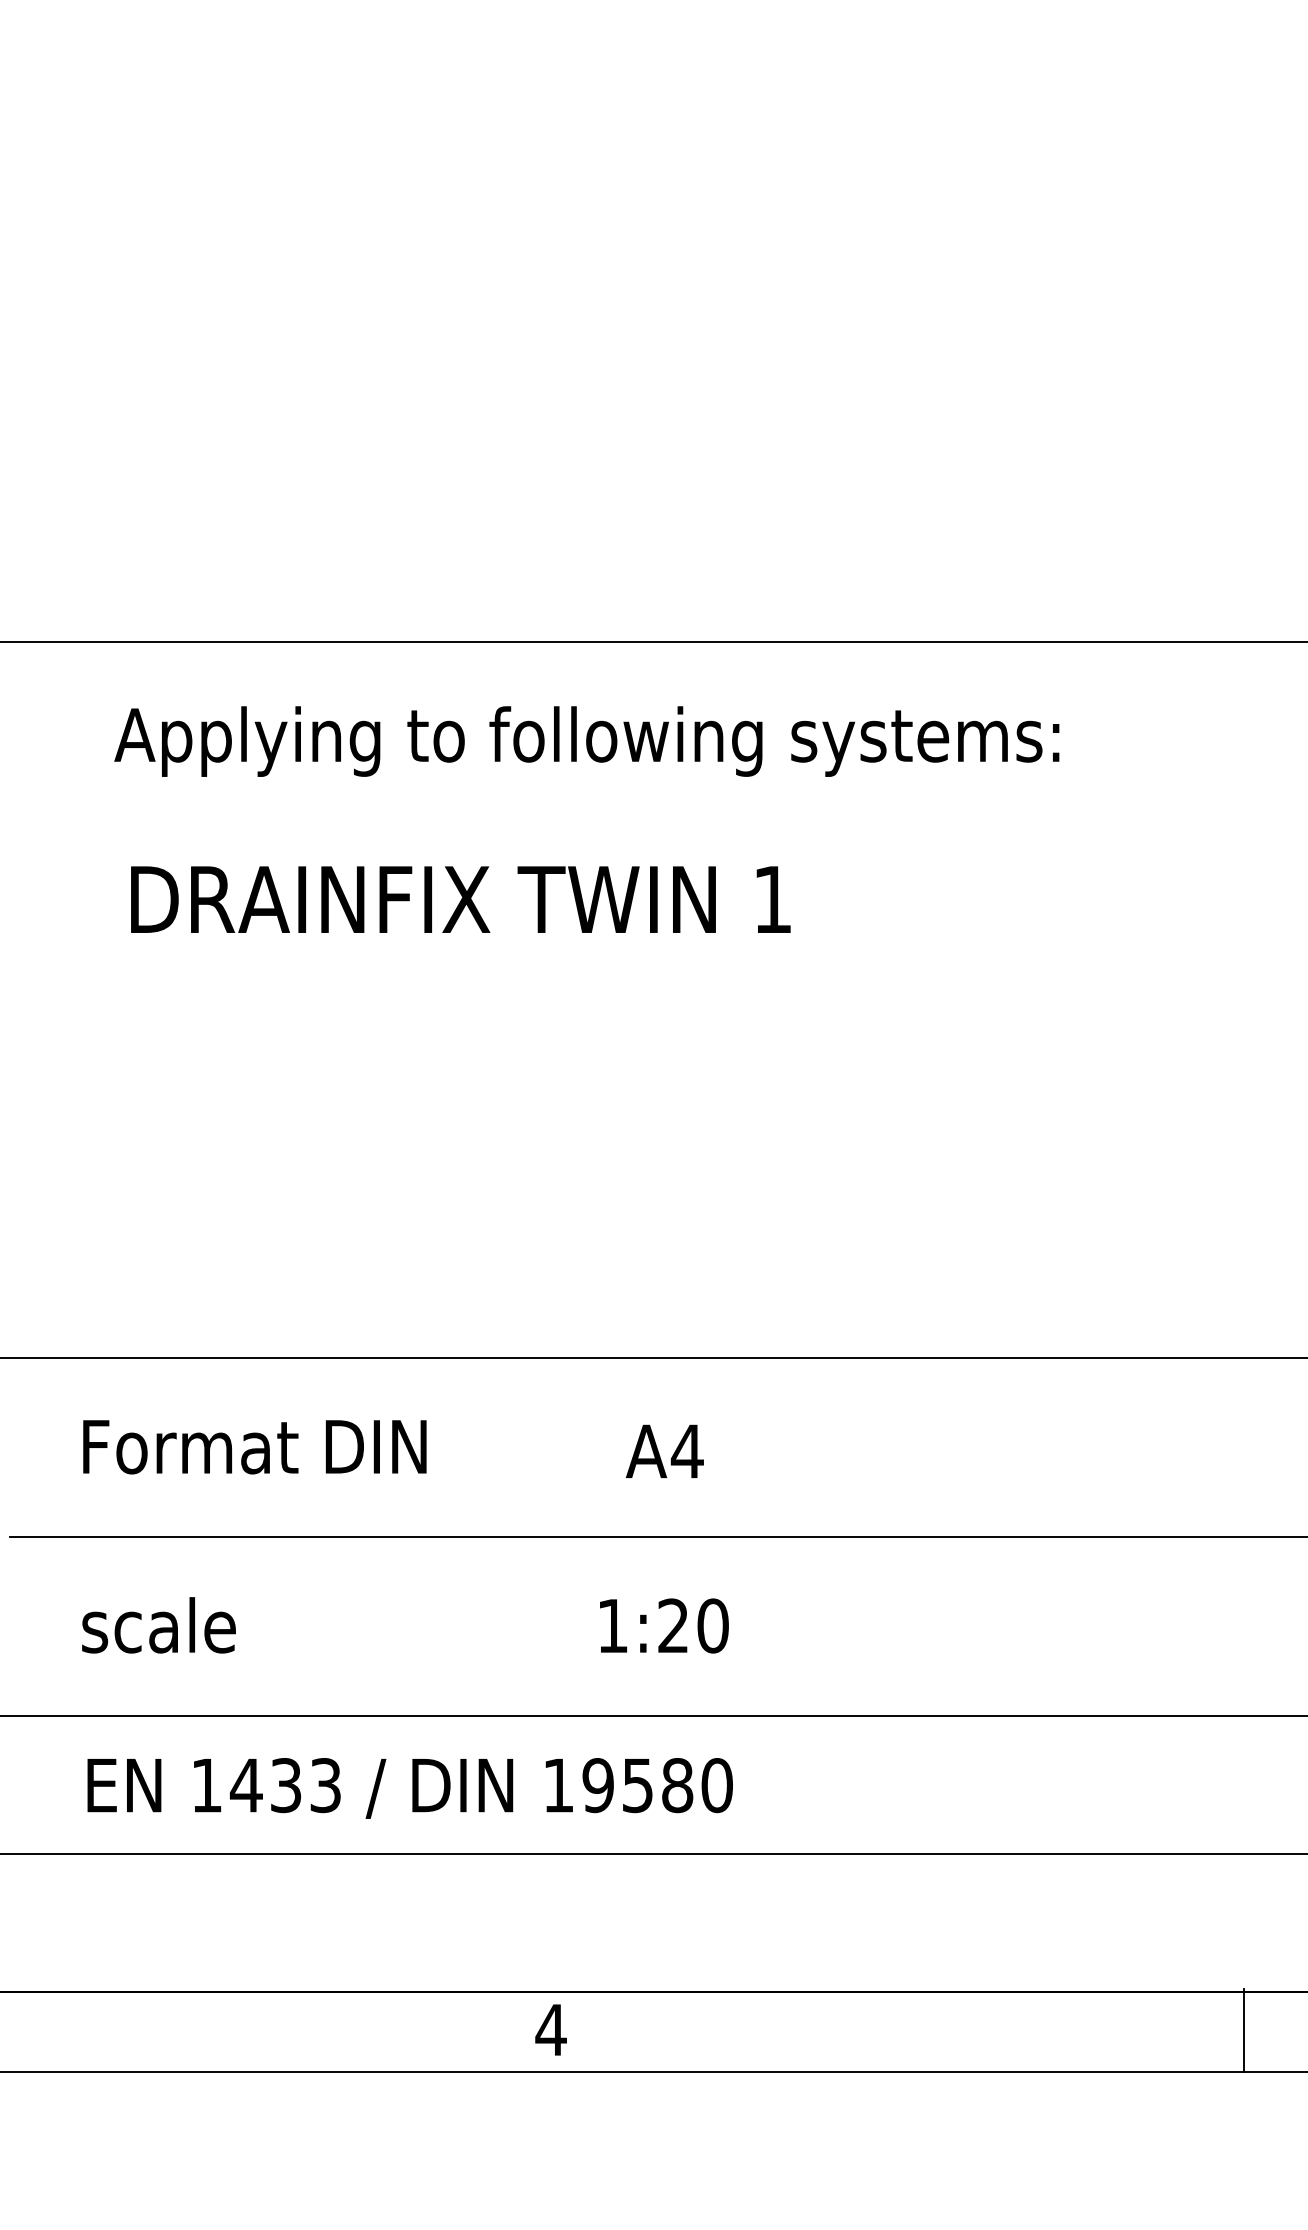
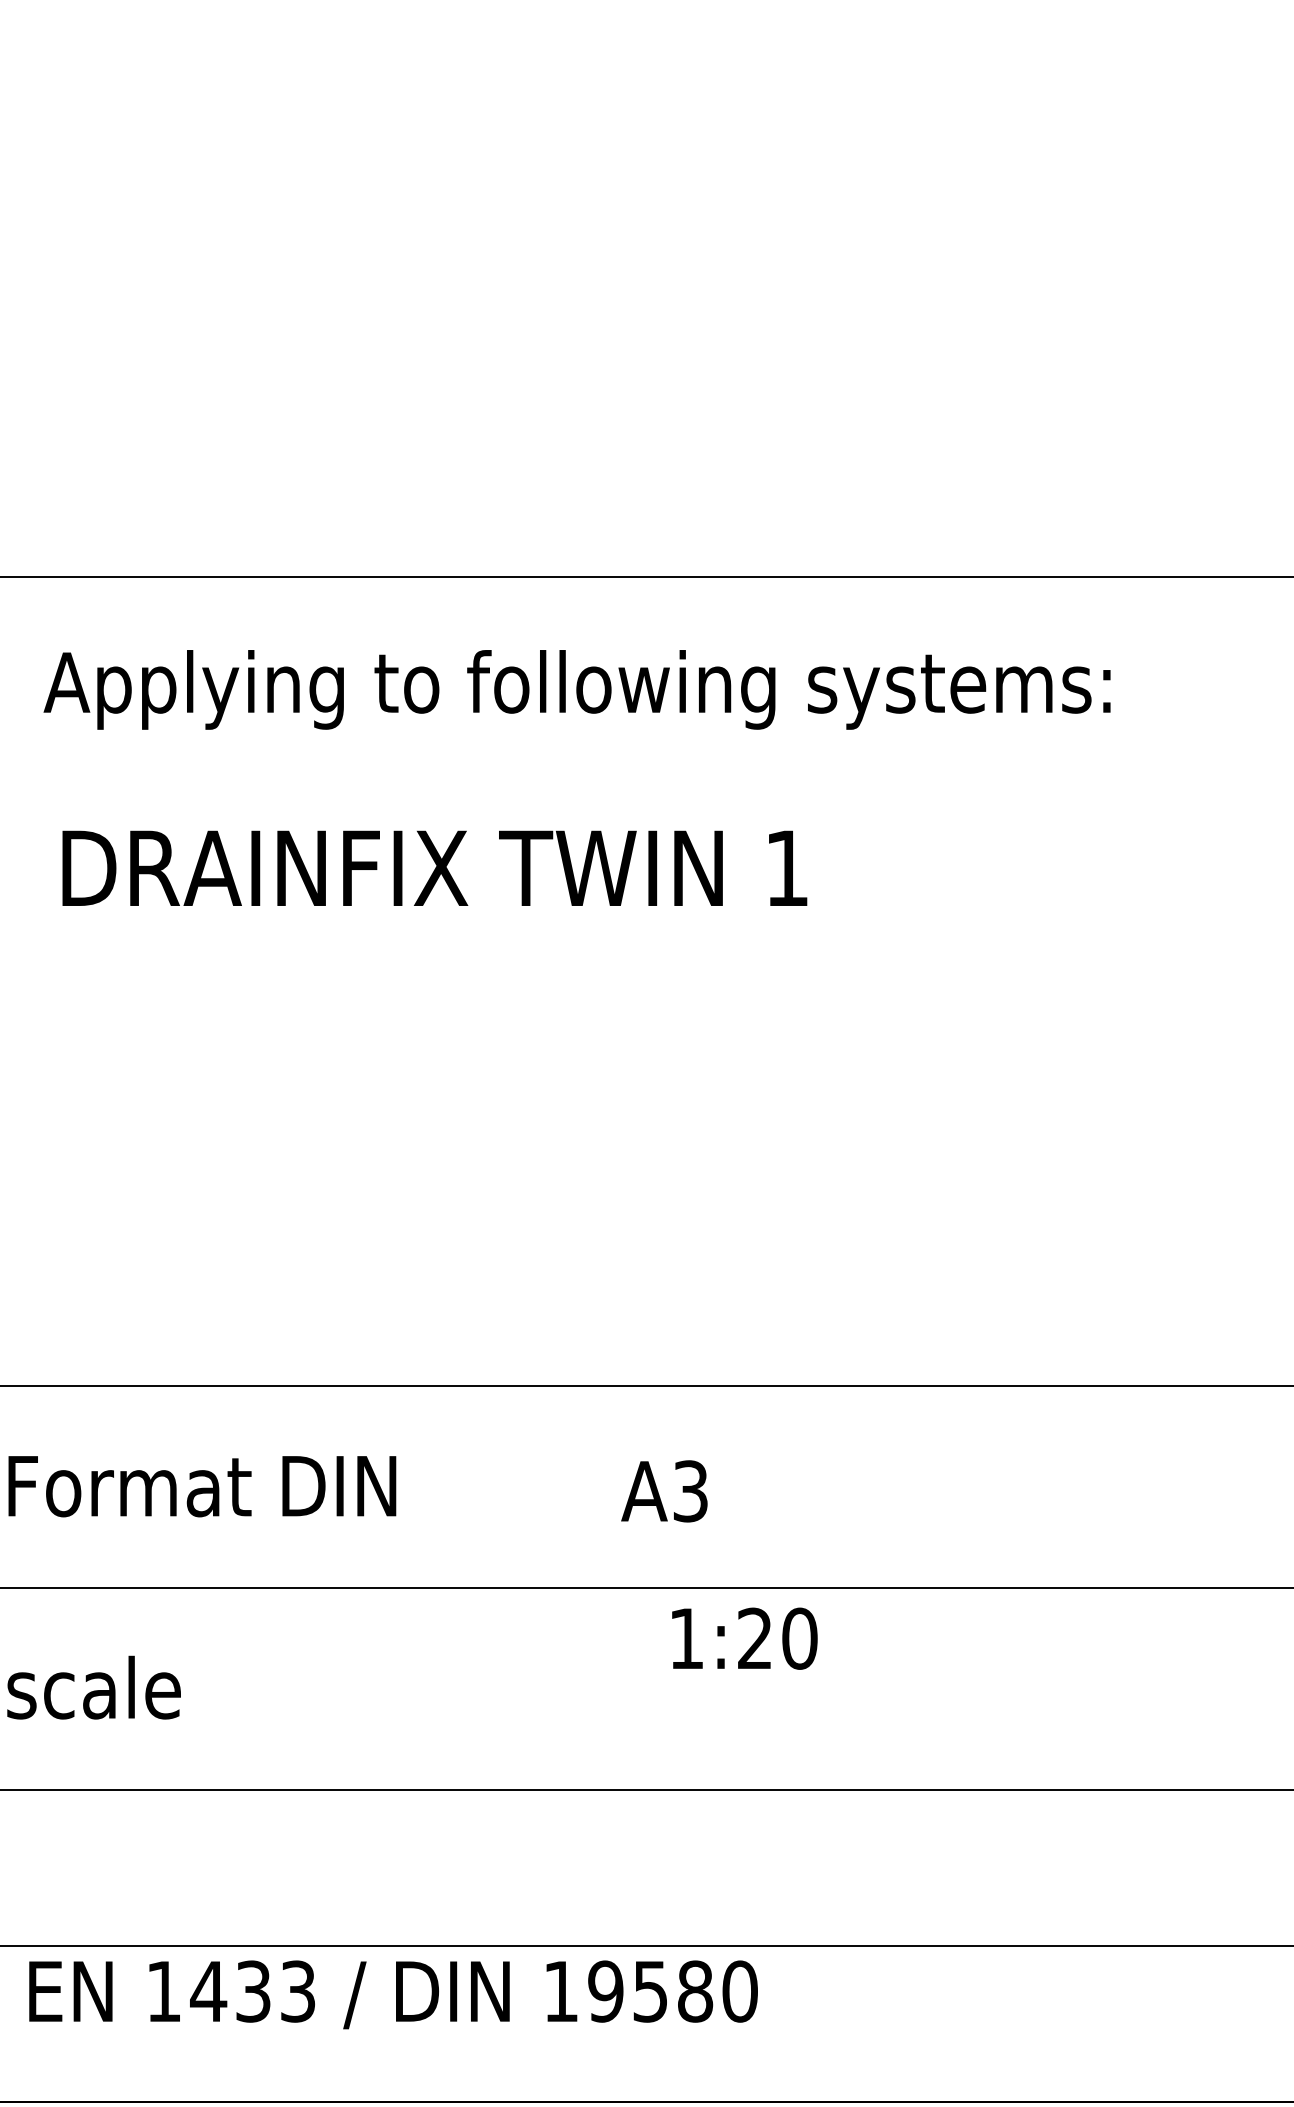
text: (686, 1451) -> (689, 1491), A4 -> A3
text: (664, 1625) -> (744, 1638), moved
text: (409, 1788) -> (392, 1994), moved

